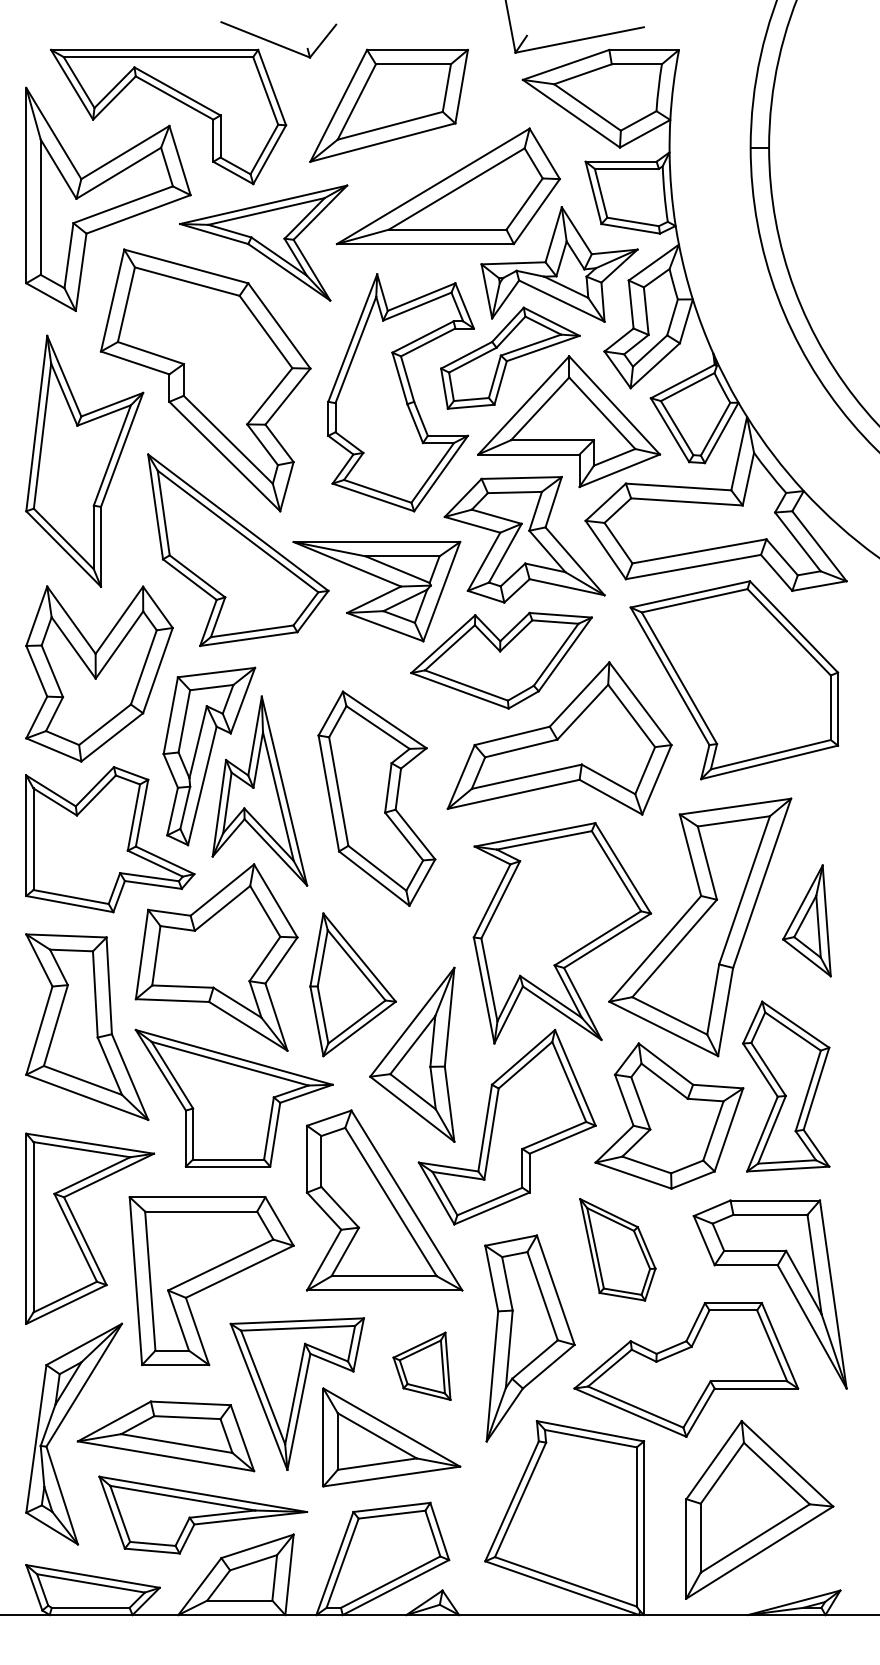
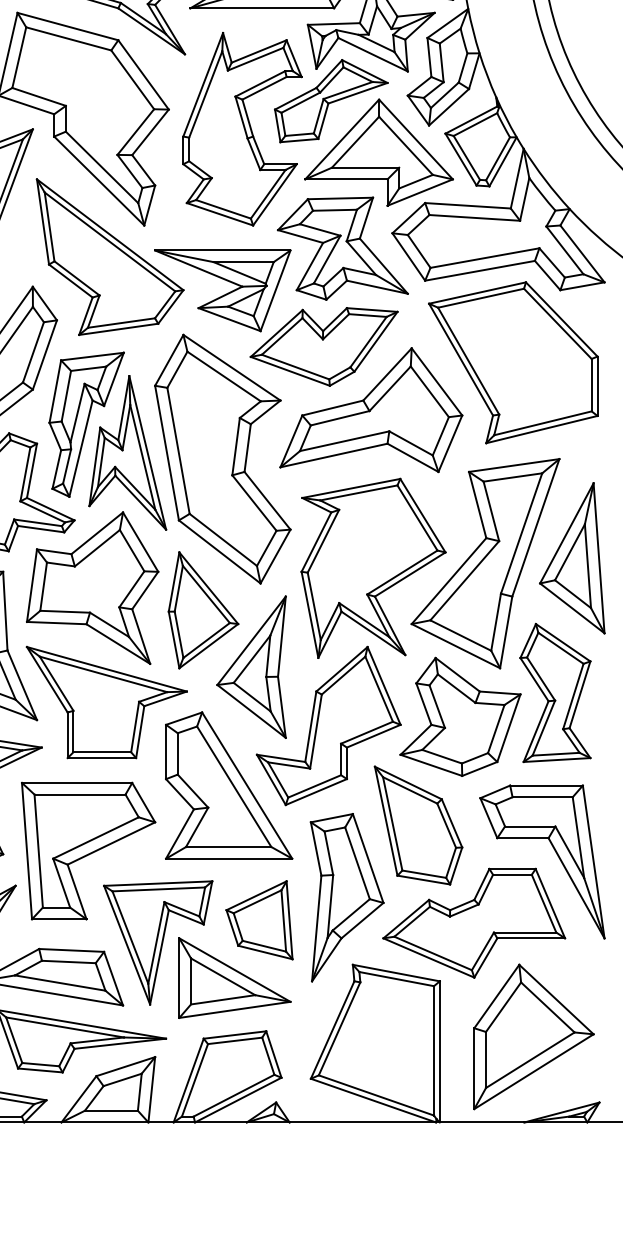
part: (376, 798) -> (222, 458), size x1.43
part: (806, 920) -> (571, 558), size x1.67
part: (617, 1249) -> (418, 825), size x1.43
part: (421, 1366) -> (259, 920), size x1.43

